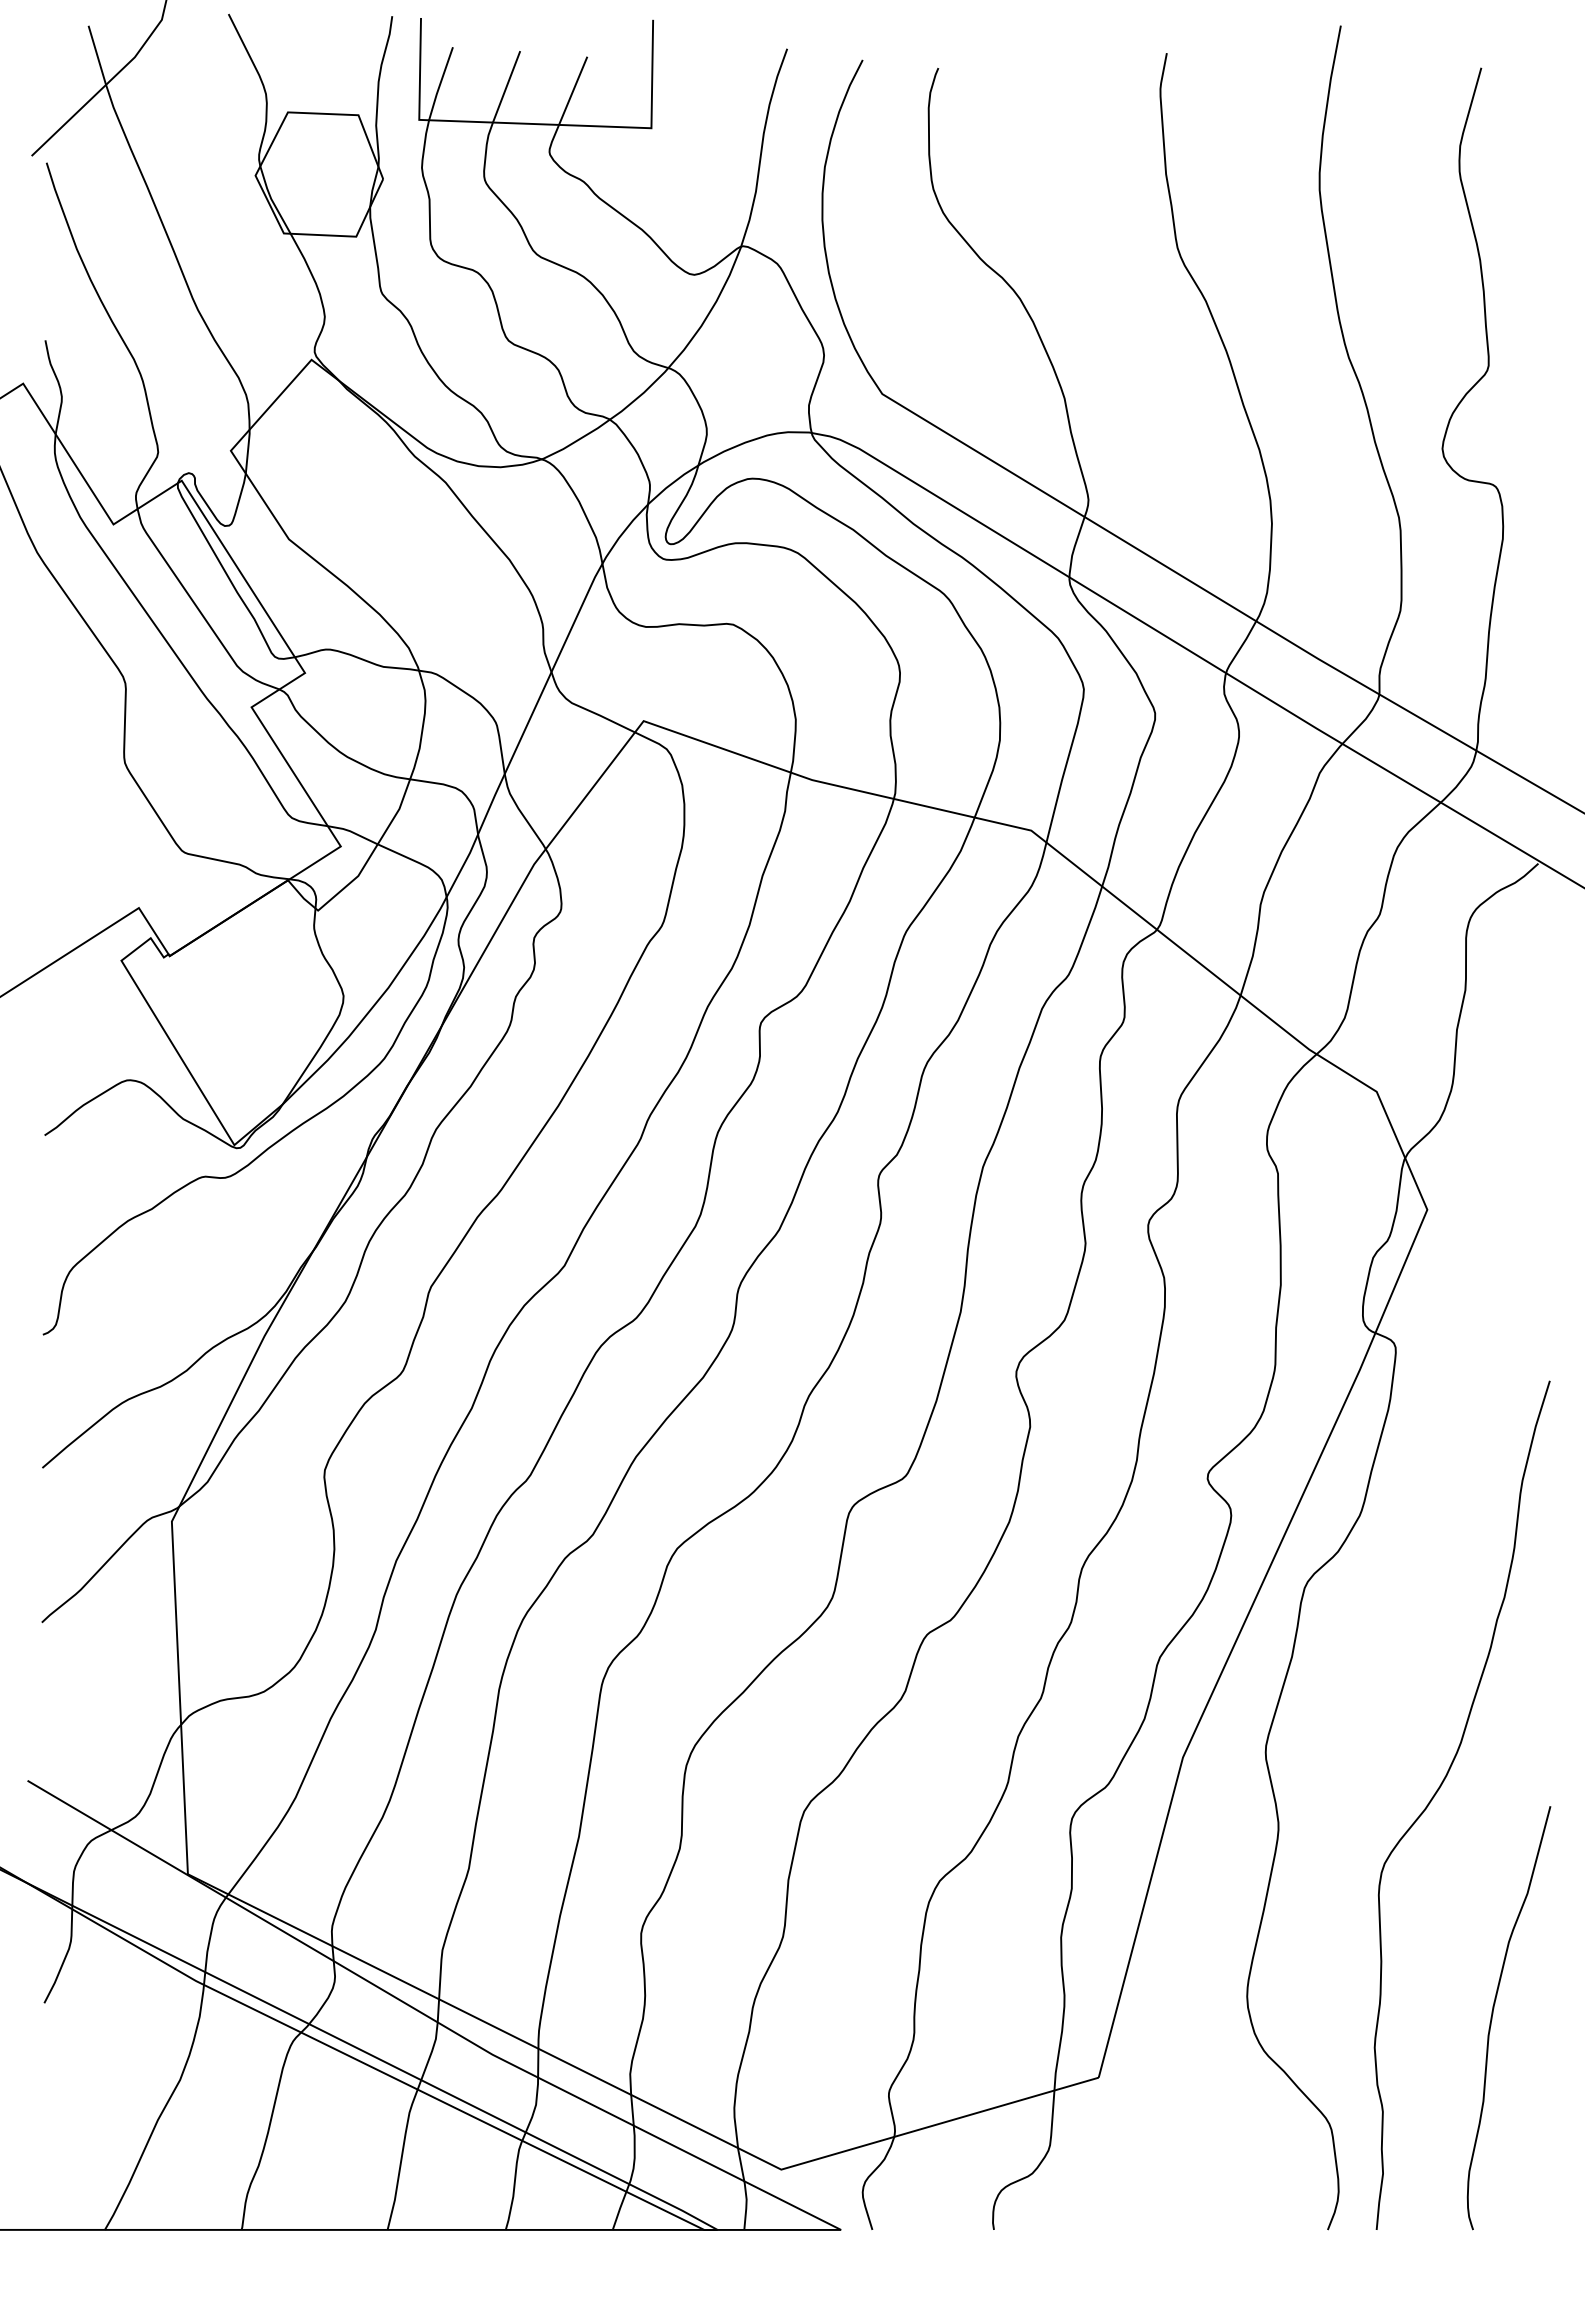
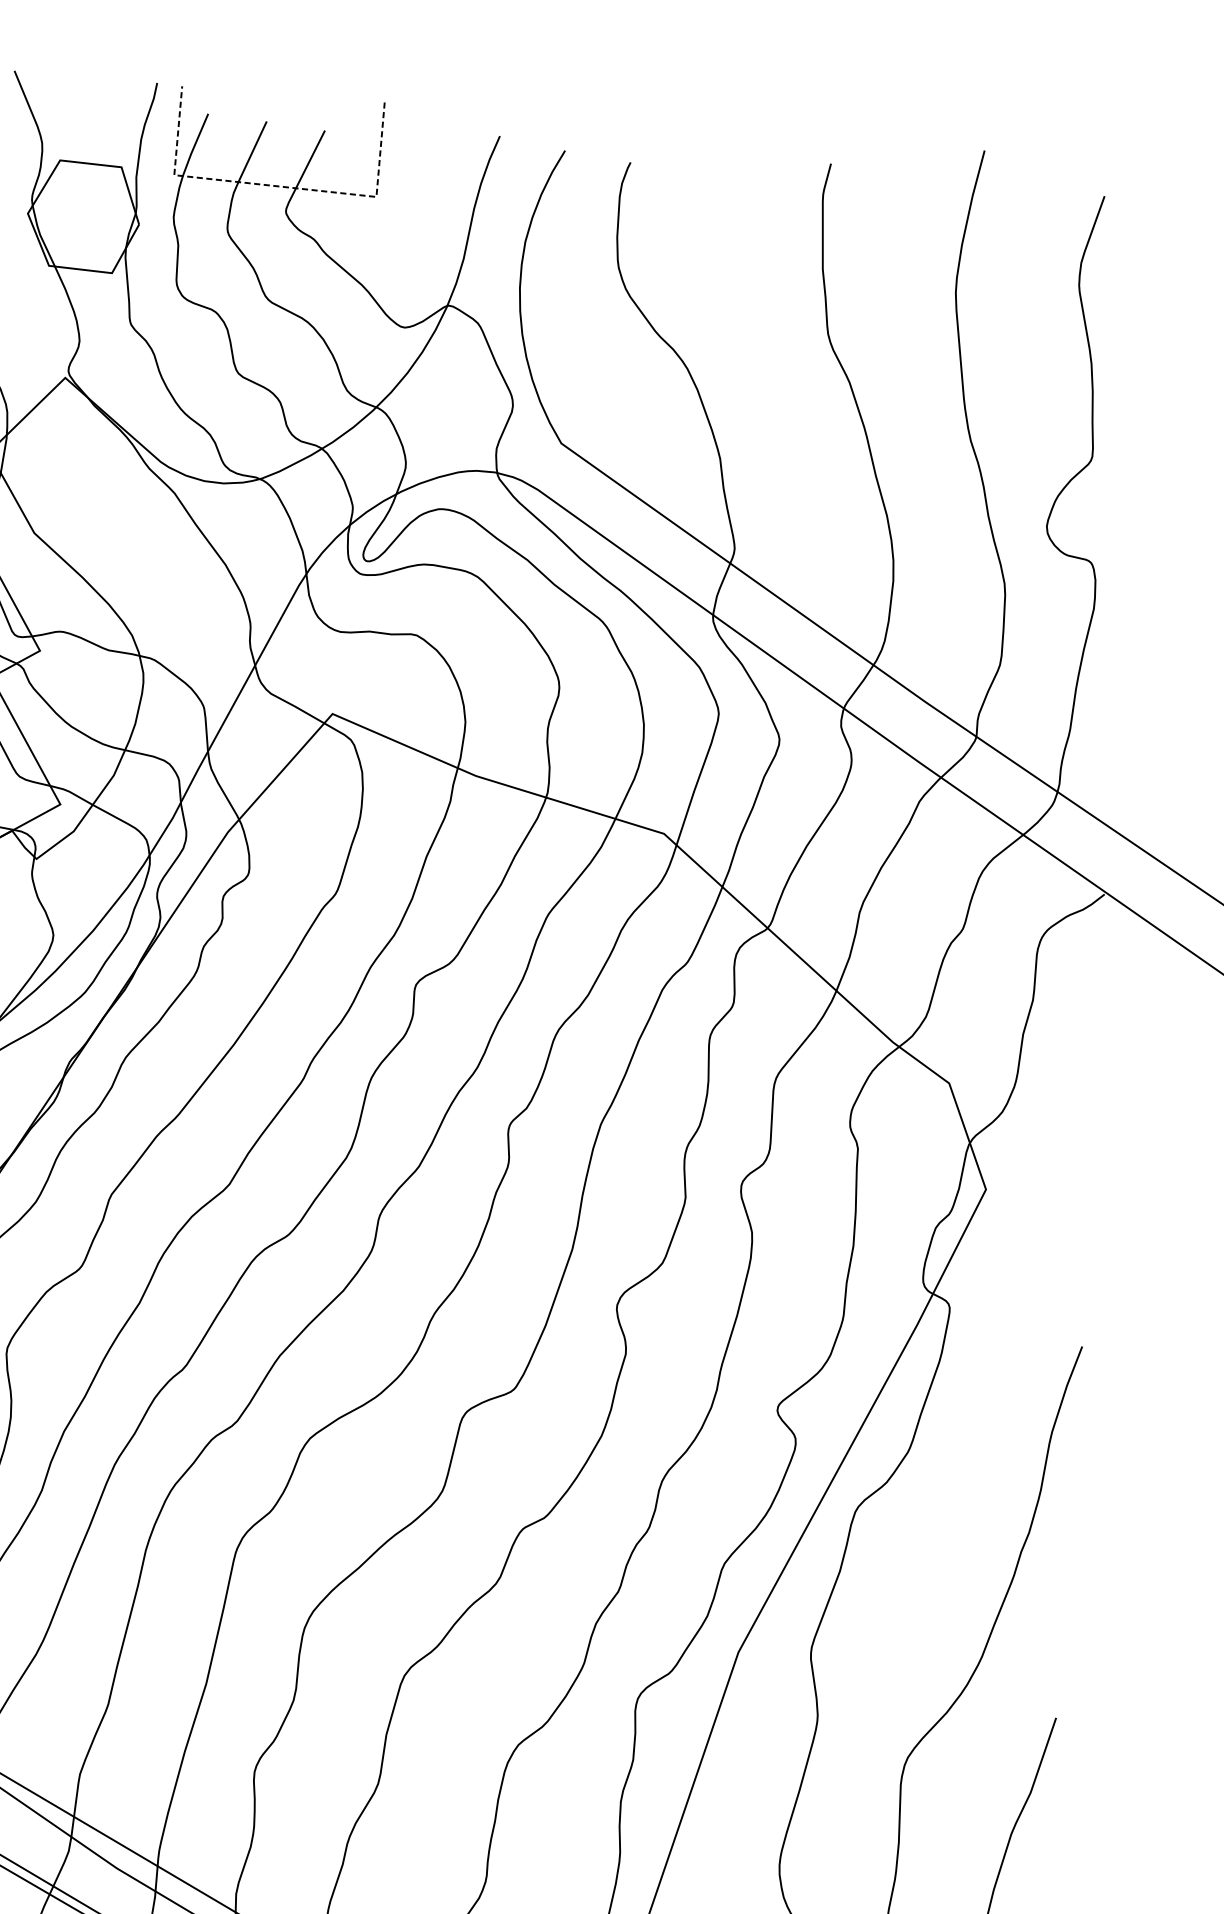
line: (538, 124) -> (278, 186), solid -> dashed

